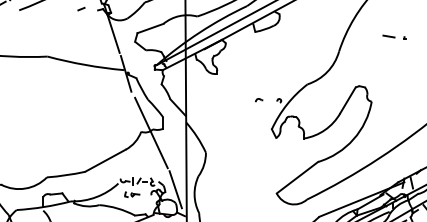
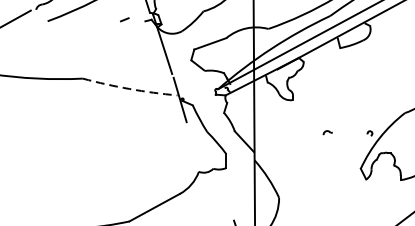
arc: (85, 65) -> (129, 89), solid -> dashed
part: (259, 100) -> (328, 133), moved
line: (151, 132) -> (211, 172), removed

